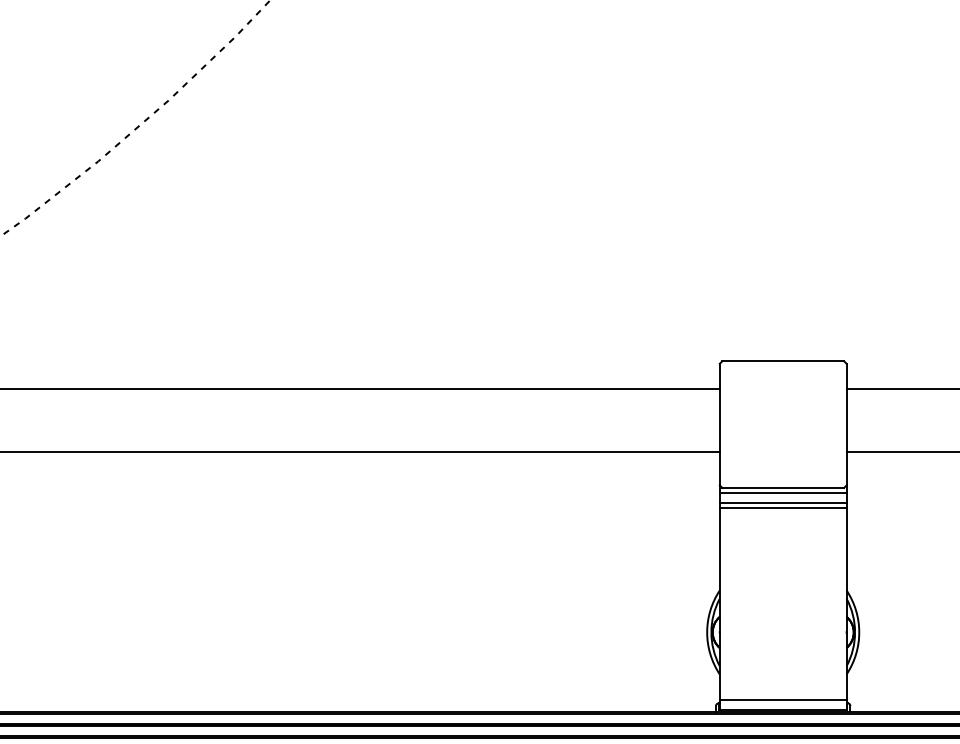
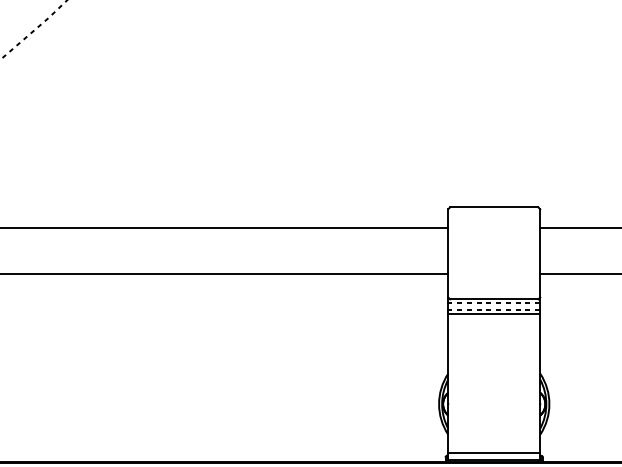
line: (782, 493) -> (493, 303), solid -> dashed
line: (782, 503) -> (493, 310), solid -> dashed

